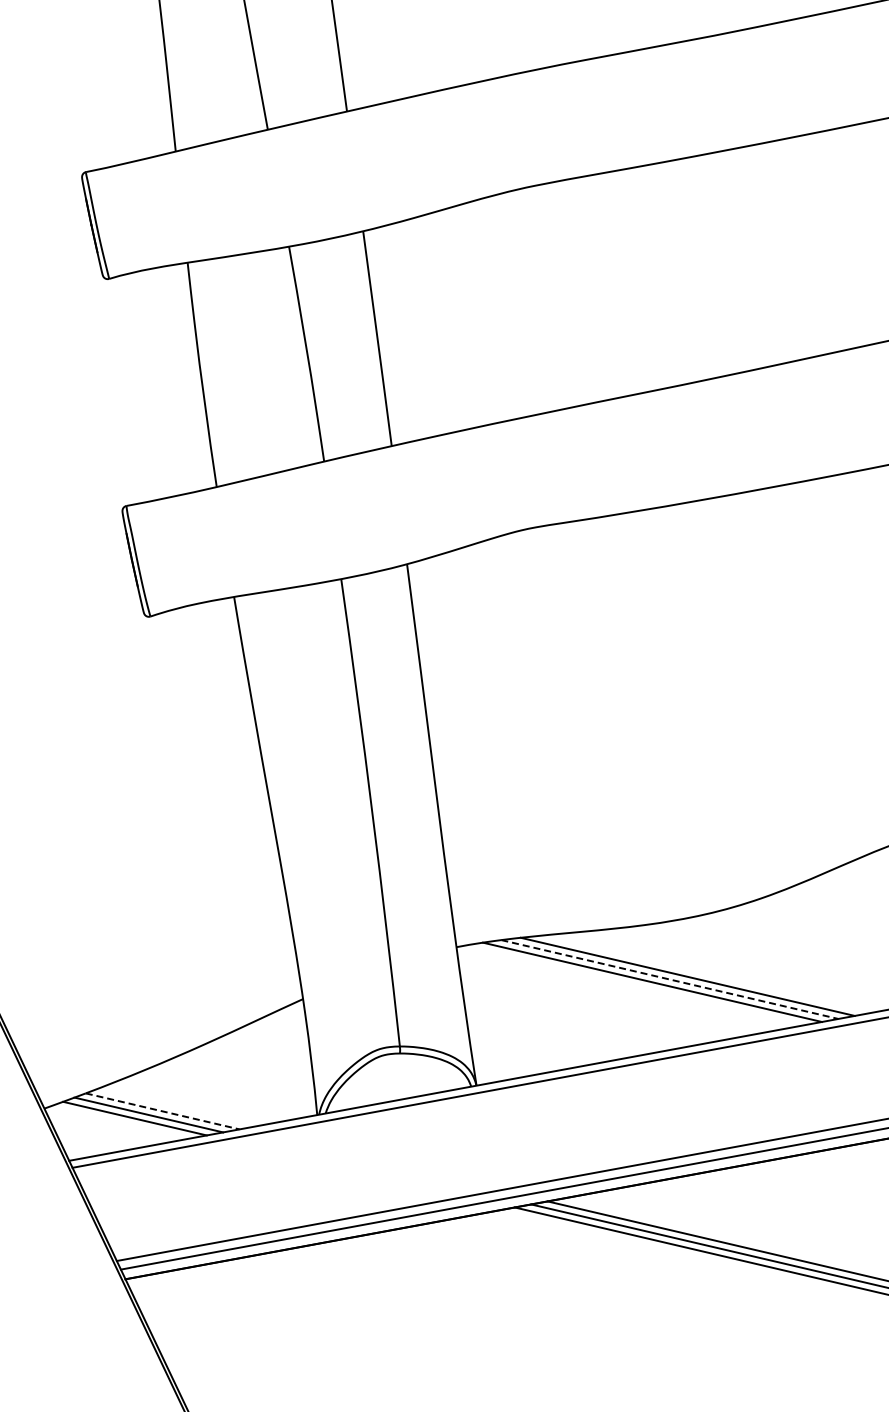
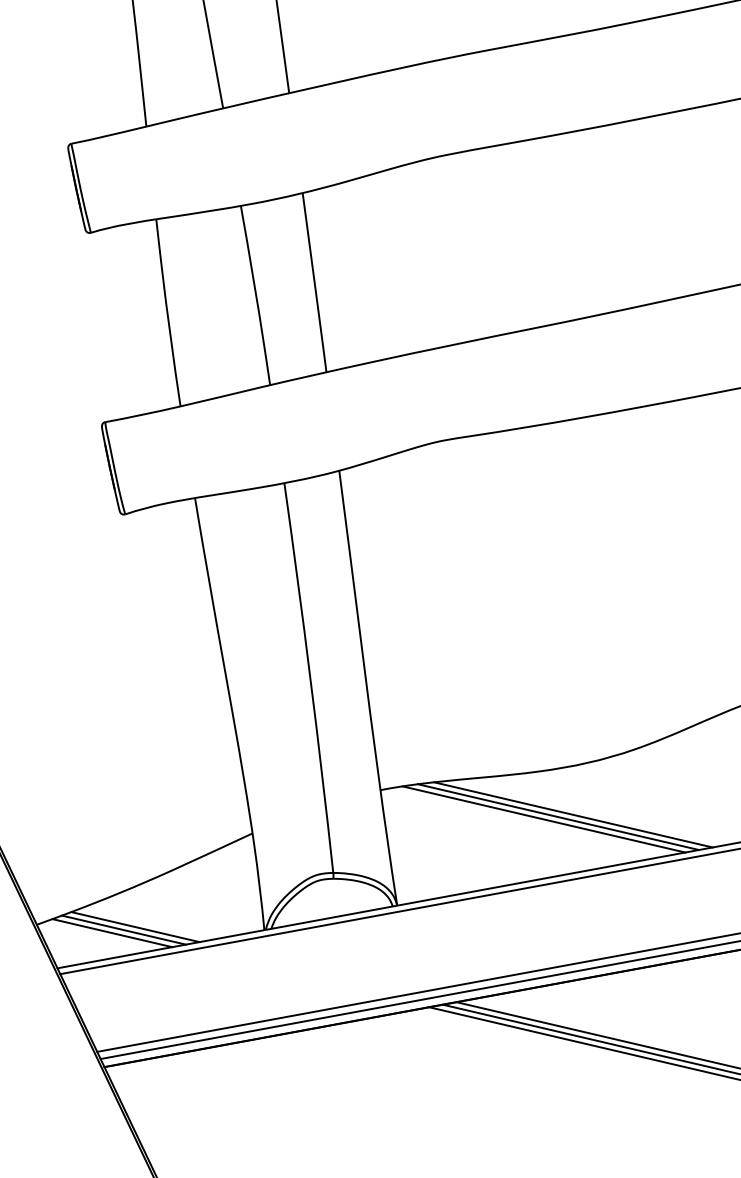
line: (670, 979) -> (558, 817), dashed -> solid
line: (162, 1111) -> (135, 927), dashed -> solid

